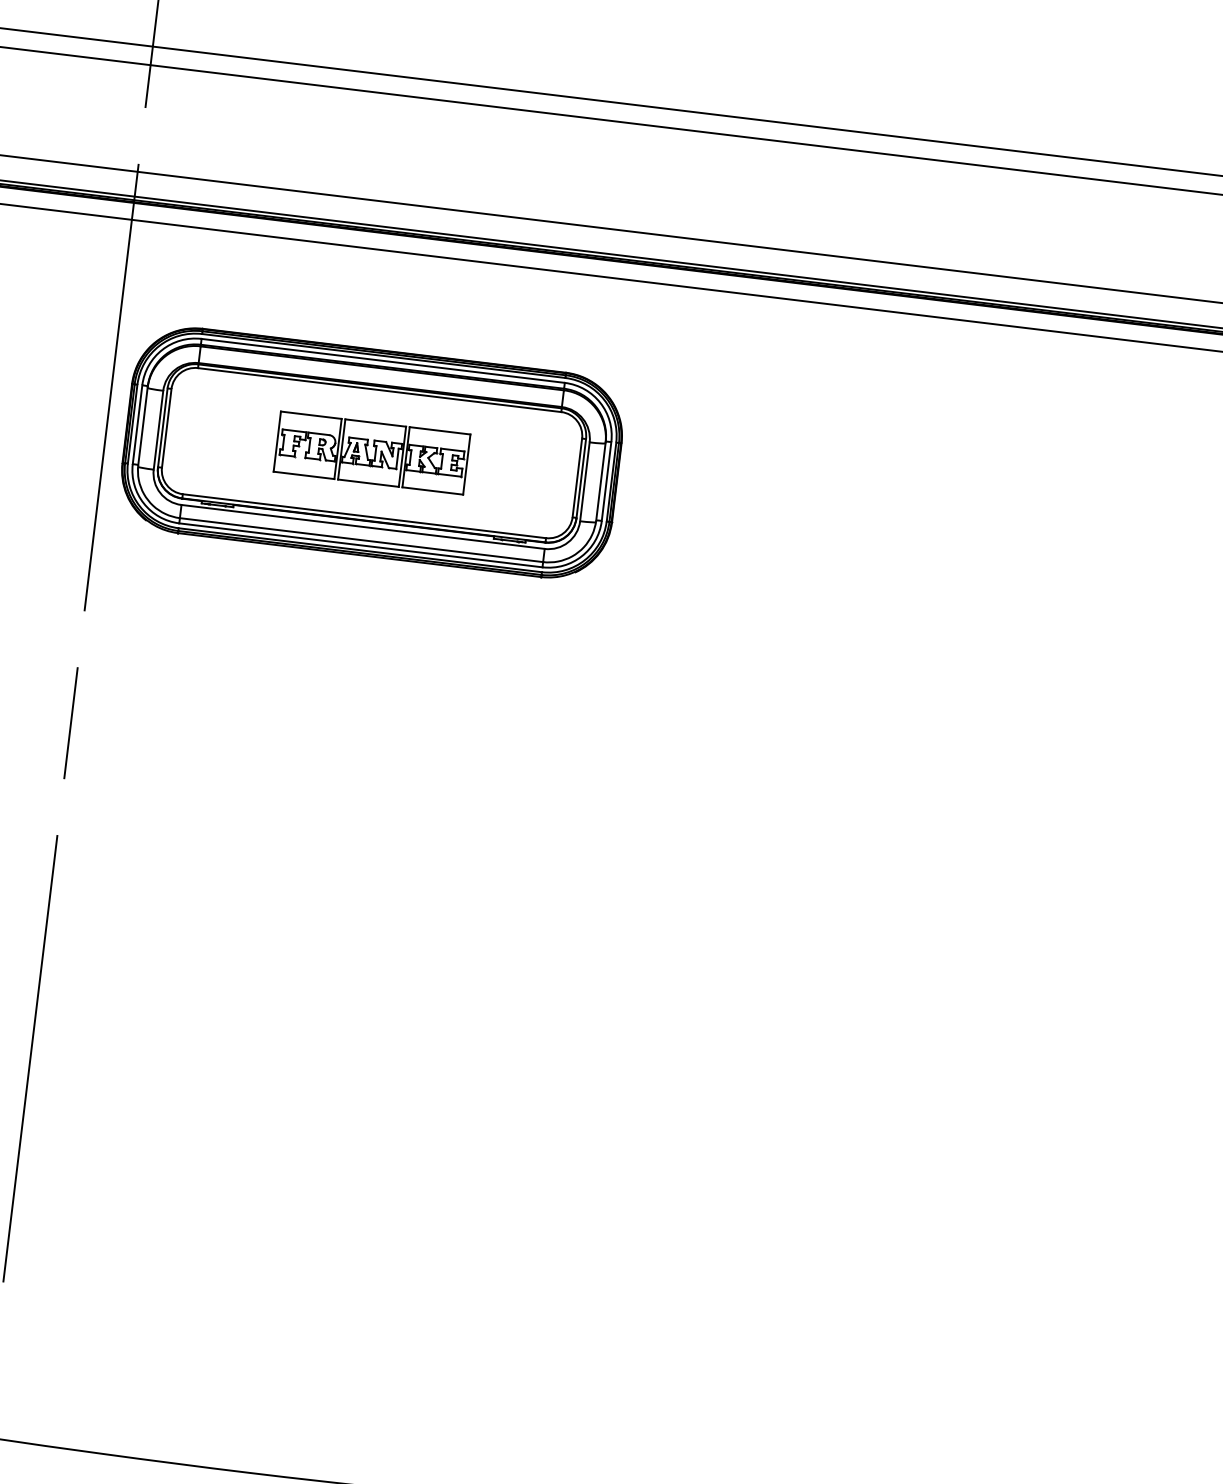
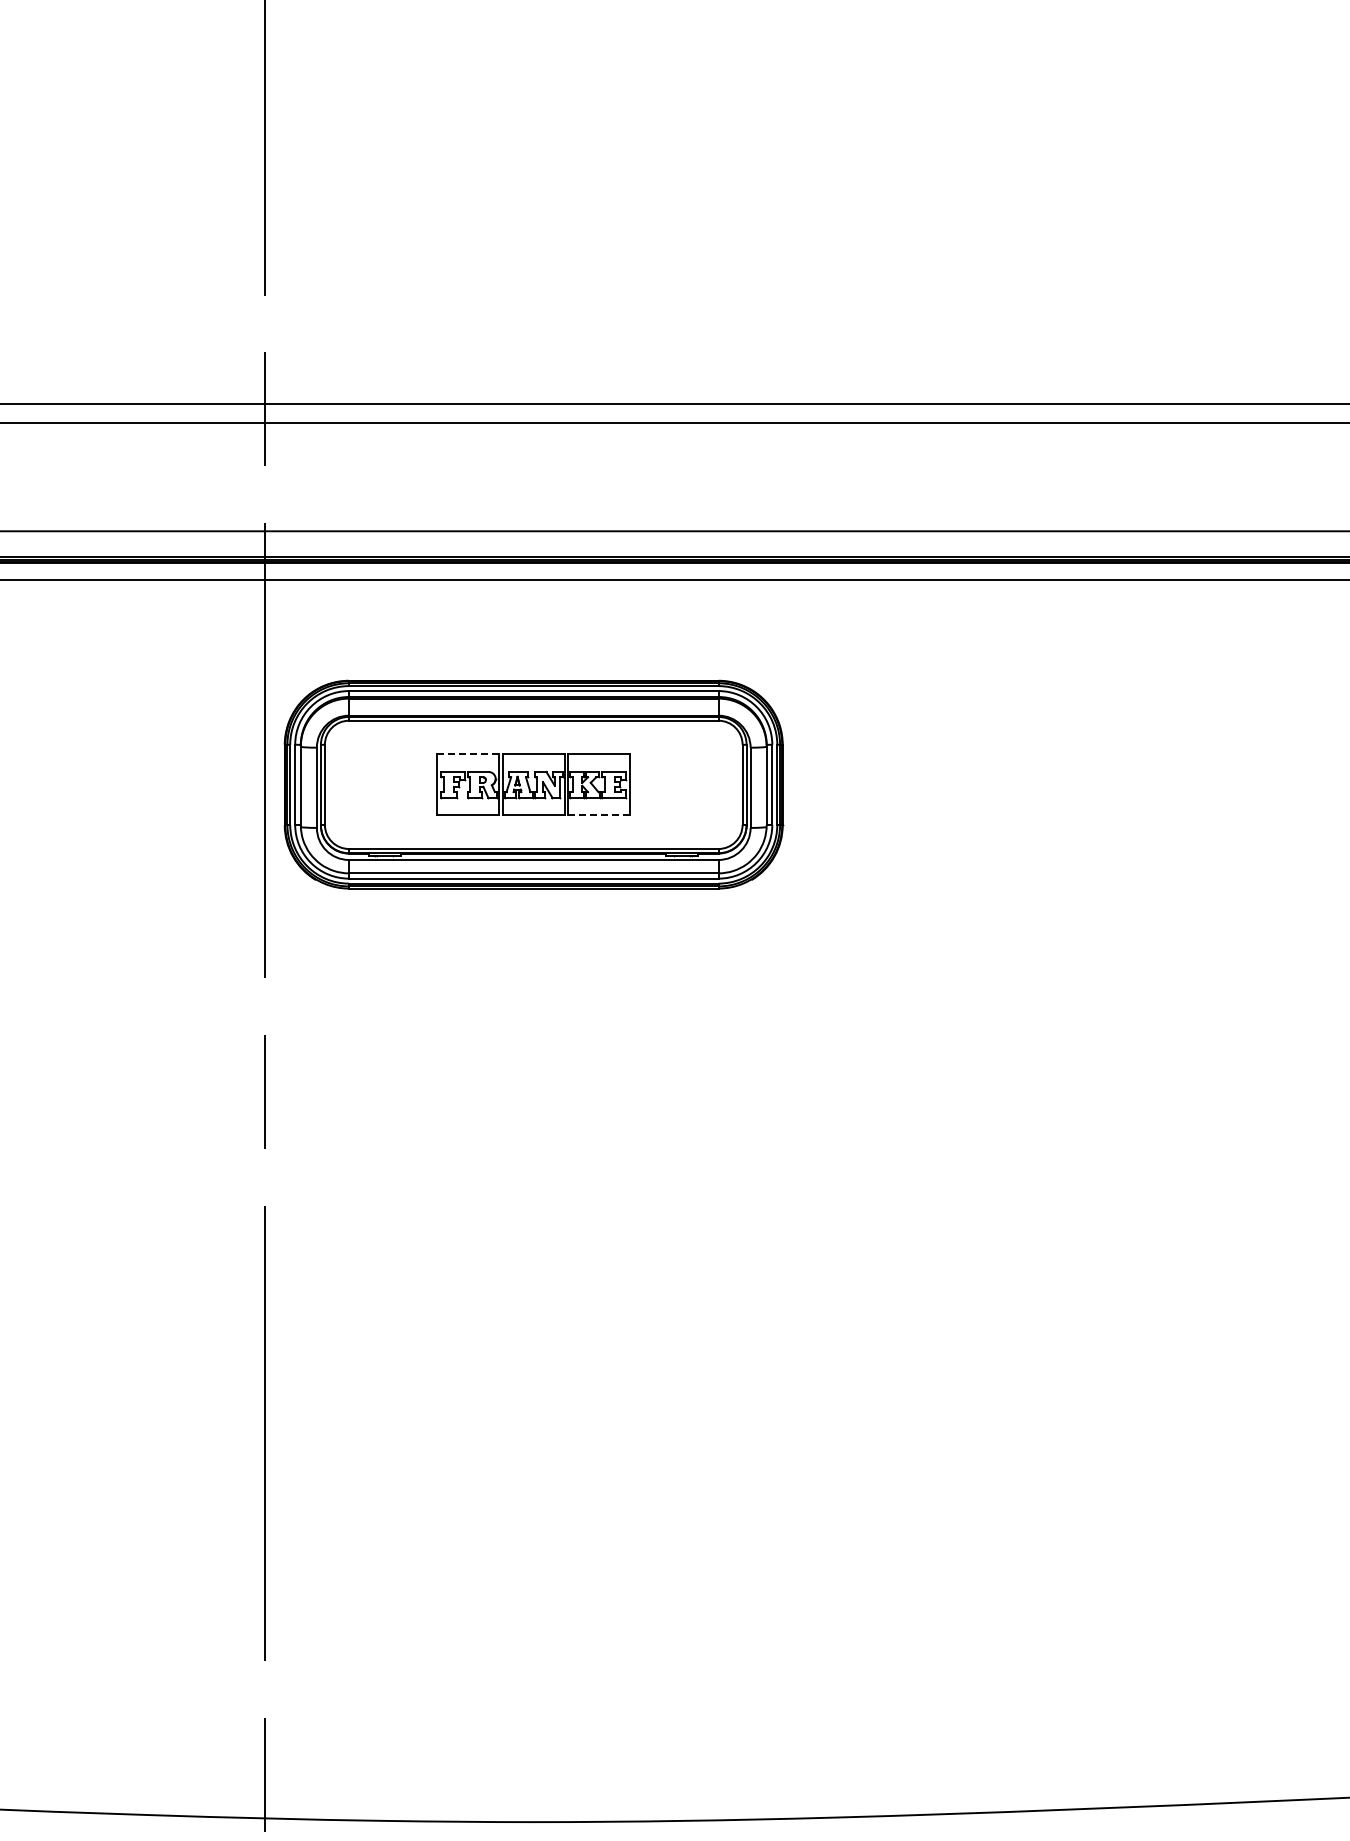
line: (311, 415) -> (468, 754), solid -> dashed
line: (433, 491) -> (599, 815), solid -> dashed

